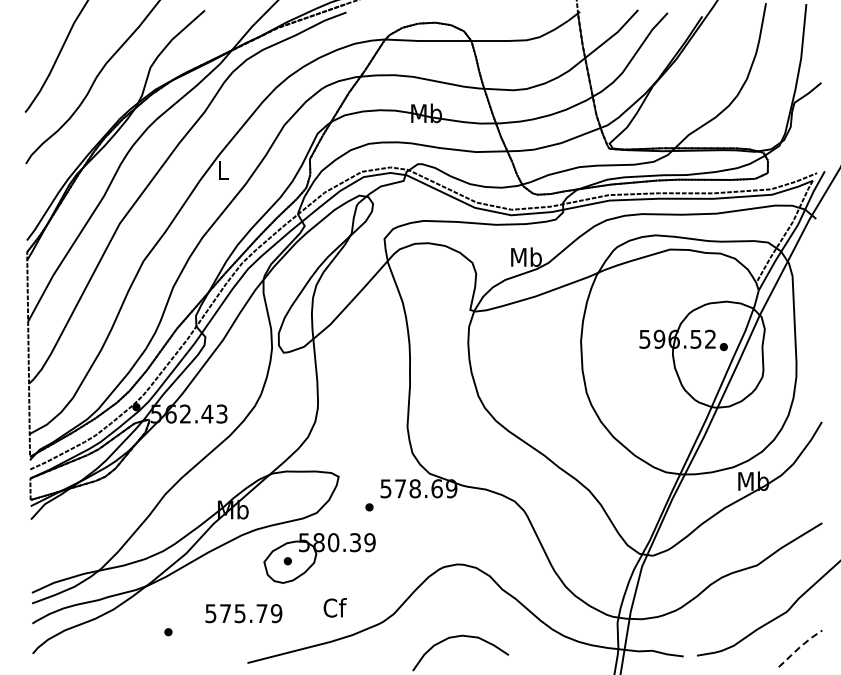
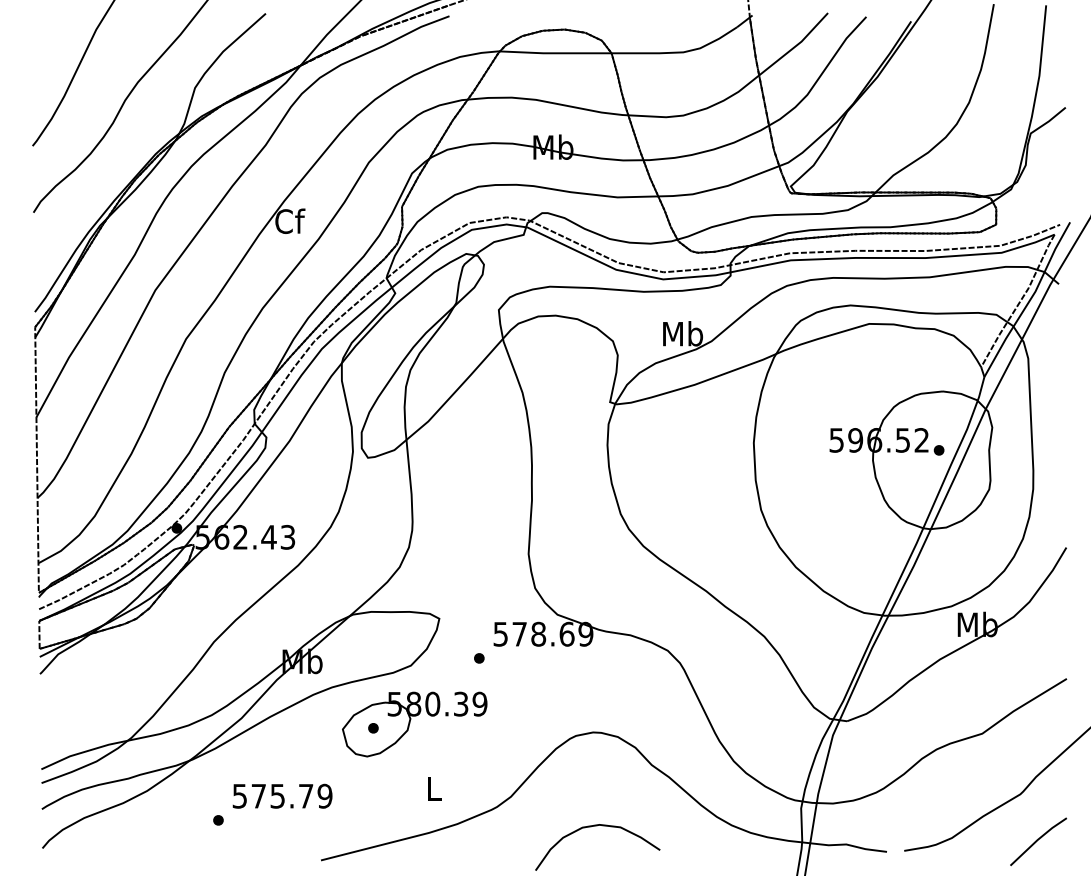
text: (223, 170) -> (289, 221), L -> Cf
text: (334, 607) -> (433, 788), Cf -> L
text: (243, 613) -> (282, 796), moved
line: (799, 647) -> (1037, 840), dashed -> solid

